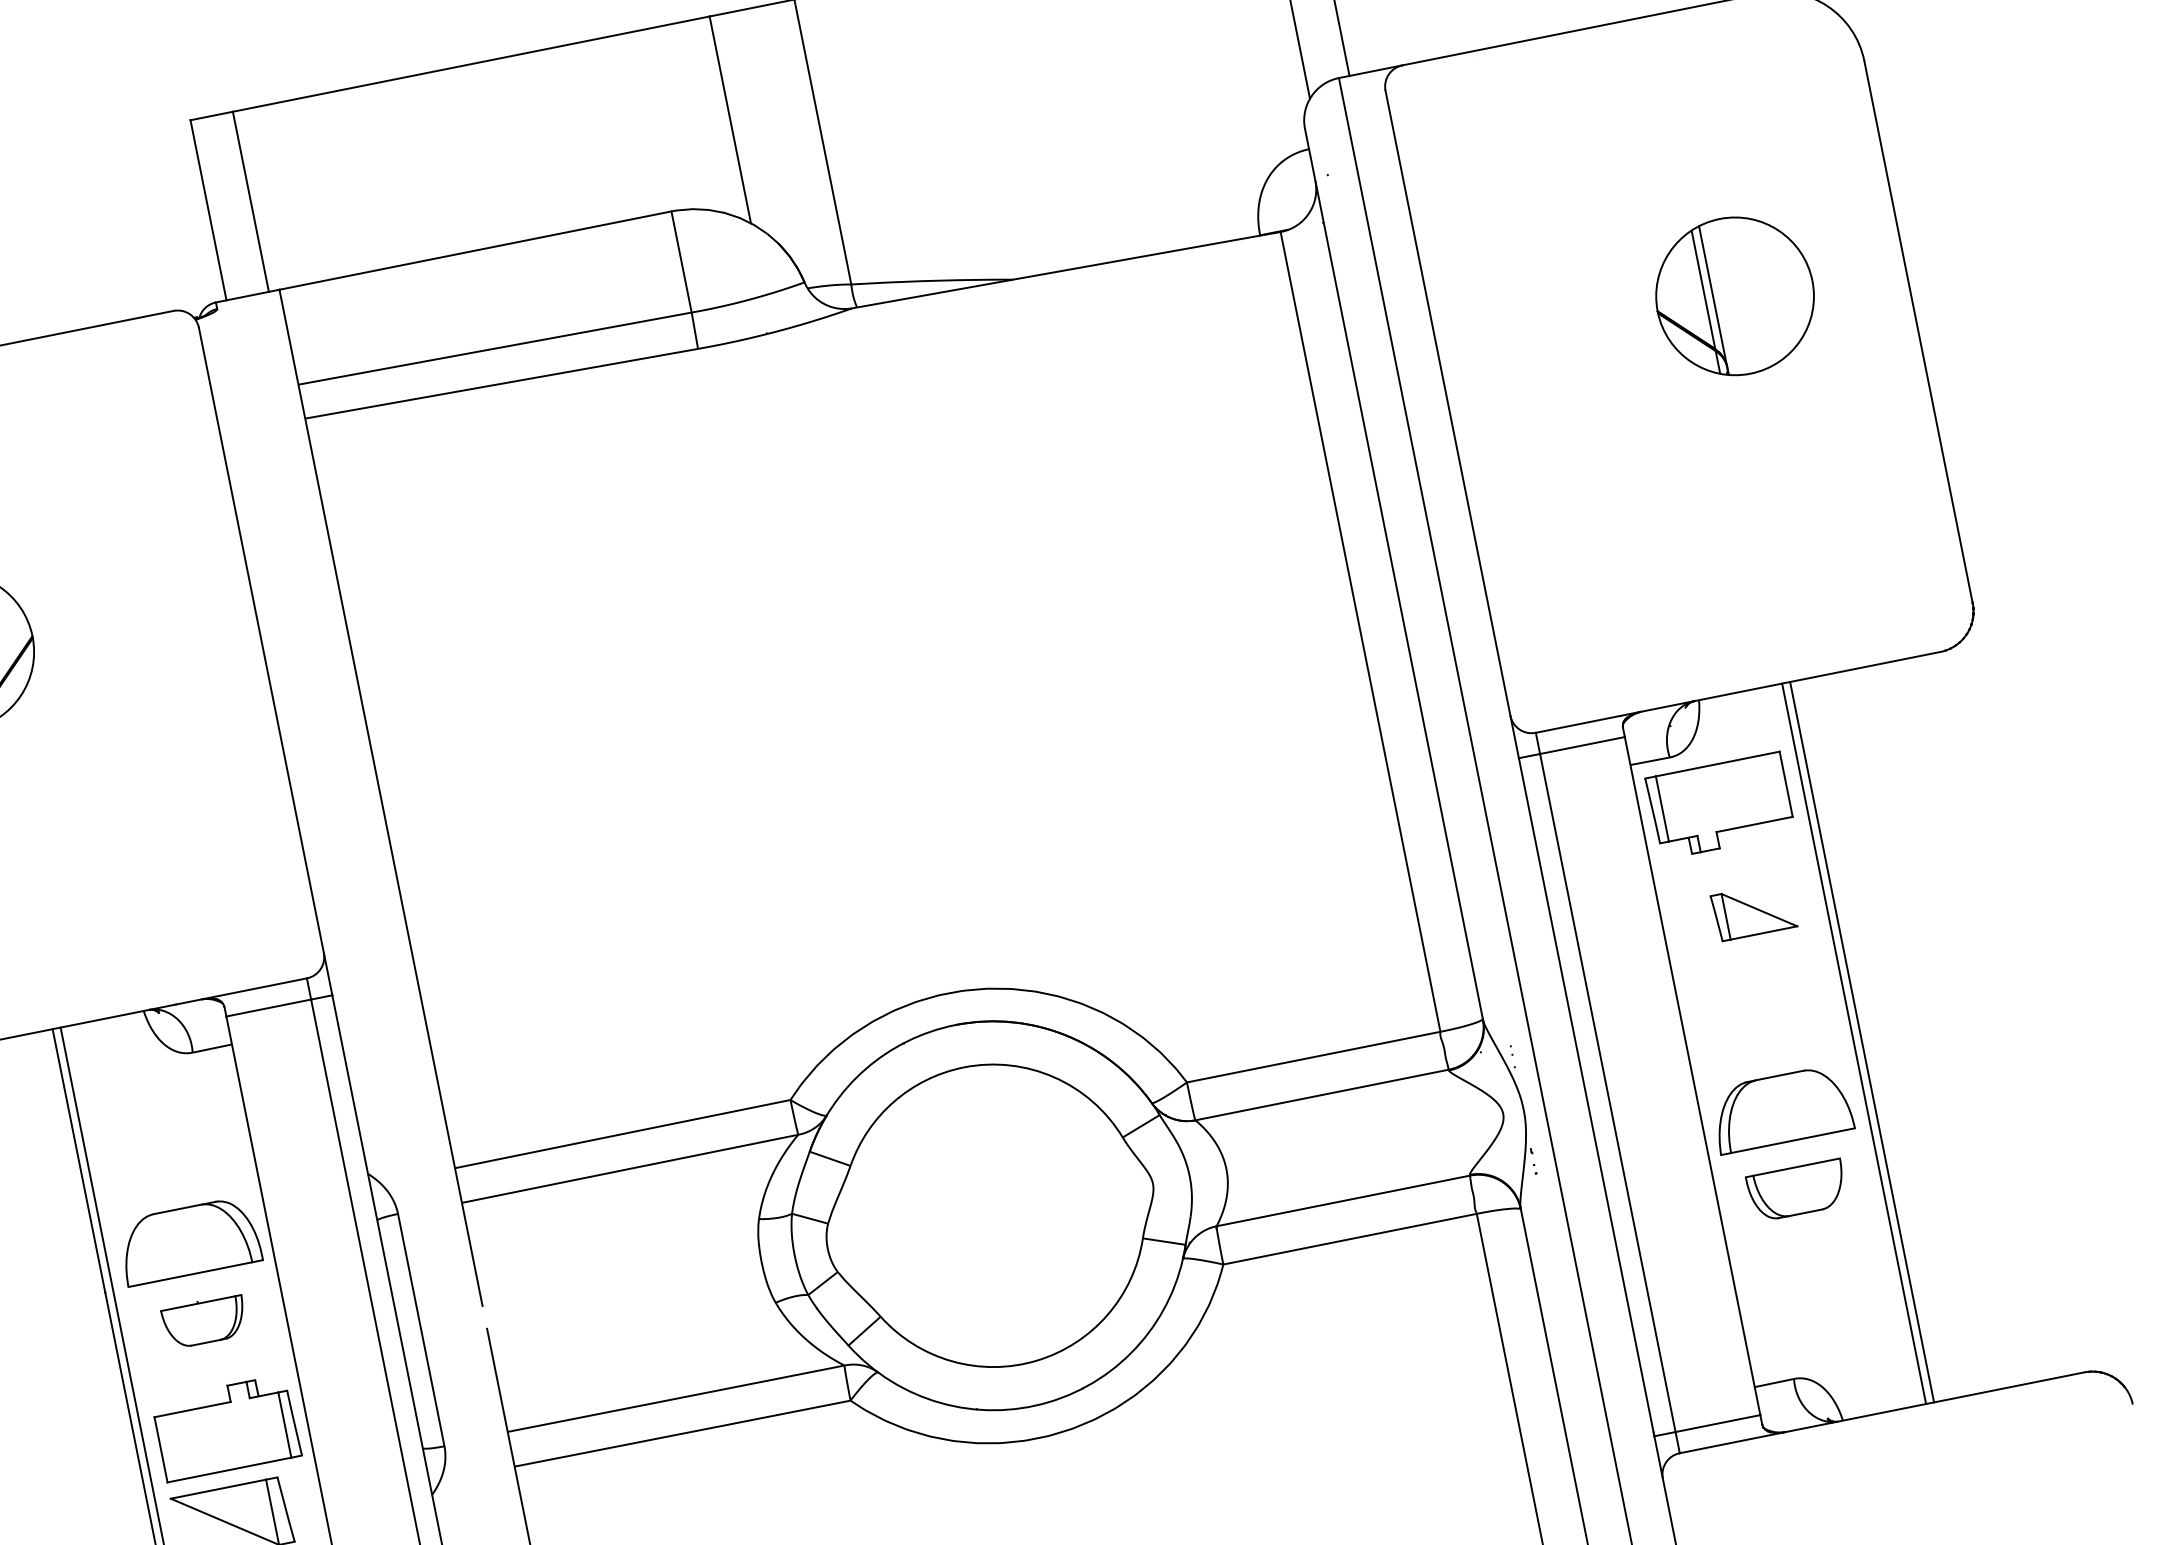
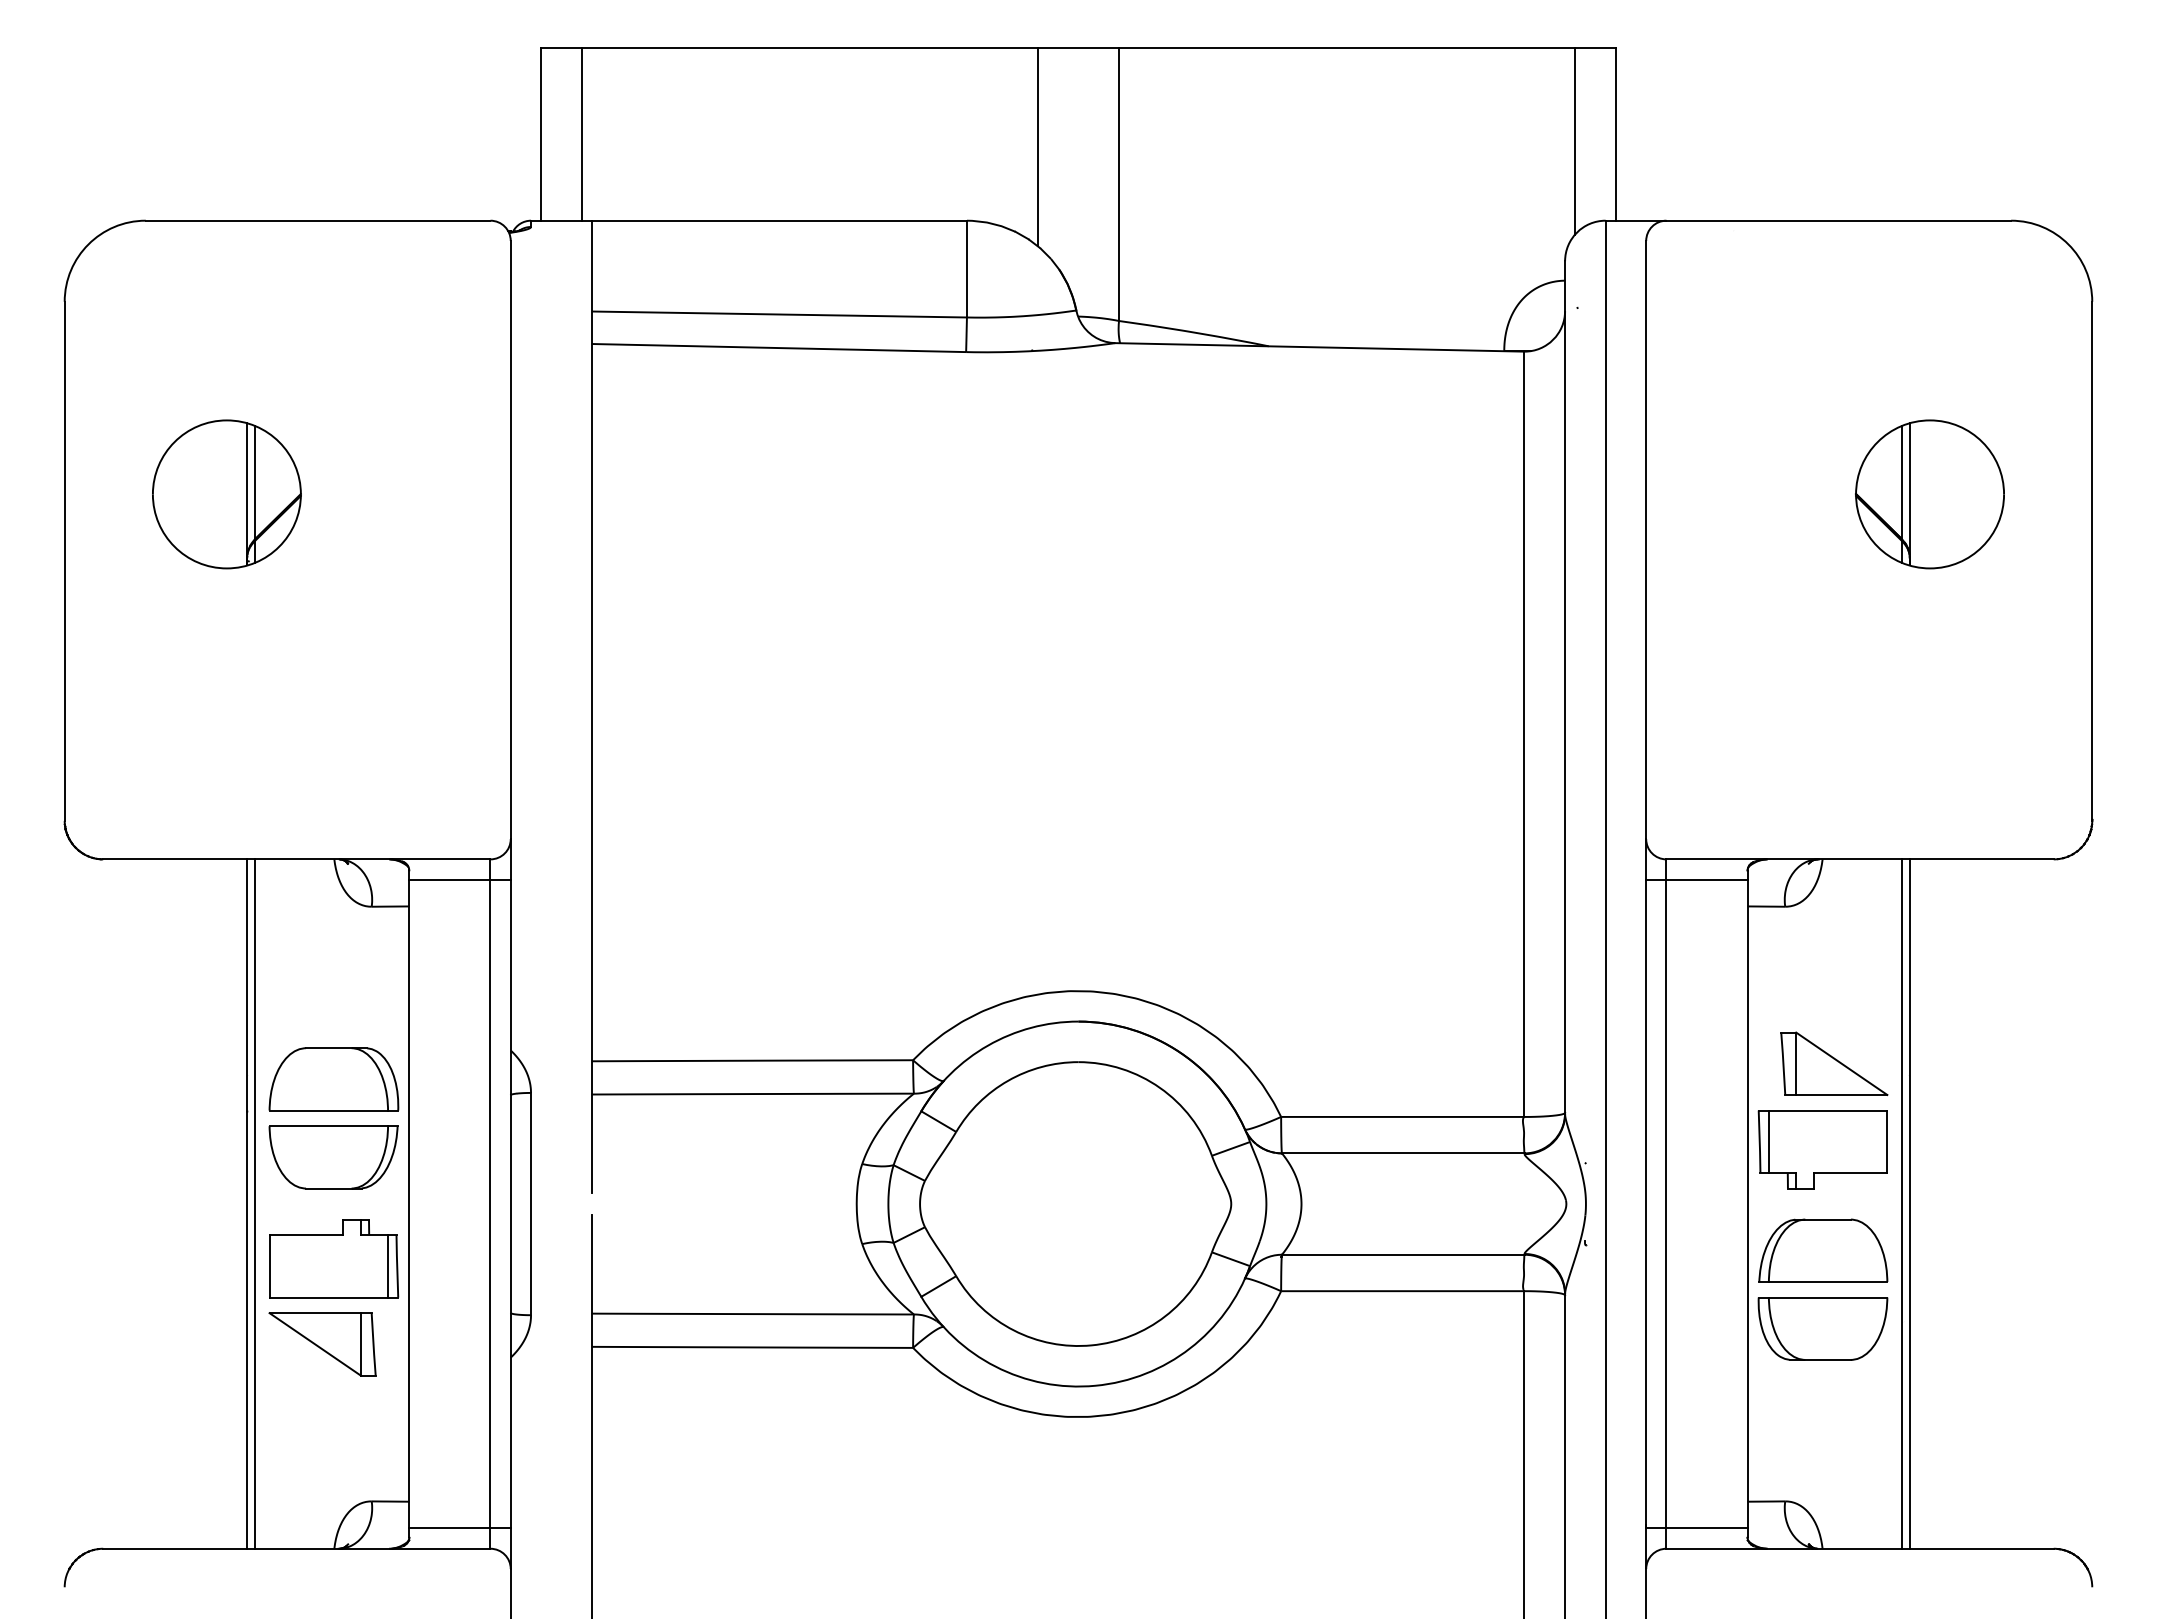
part: (1720, 805) -> (1822, 1149), moved
part: (1754, 911) -> (1834, 1063), size x1.43
part: (1796, 1190) -> (1822, 1328), size x1.43
part: (205, 1322) -> (333, 1157), size x1.67

